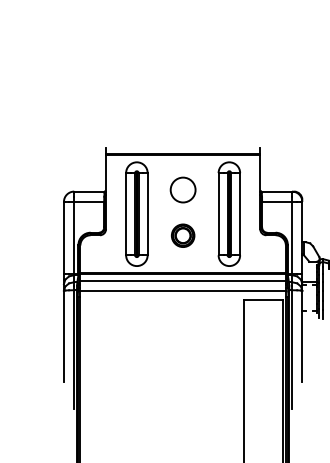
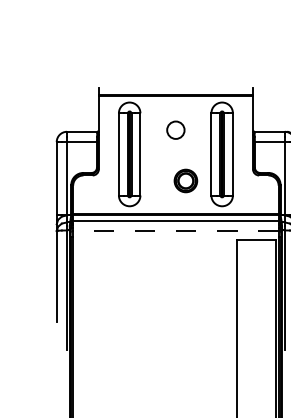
circle: (182, 189) -> (175, 129), size x0.7
part: (183, 235) -> (186, 180), moved
line: (183, 290) -> (176, 230), solid -> dashed

